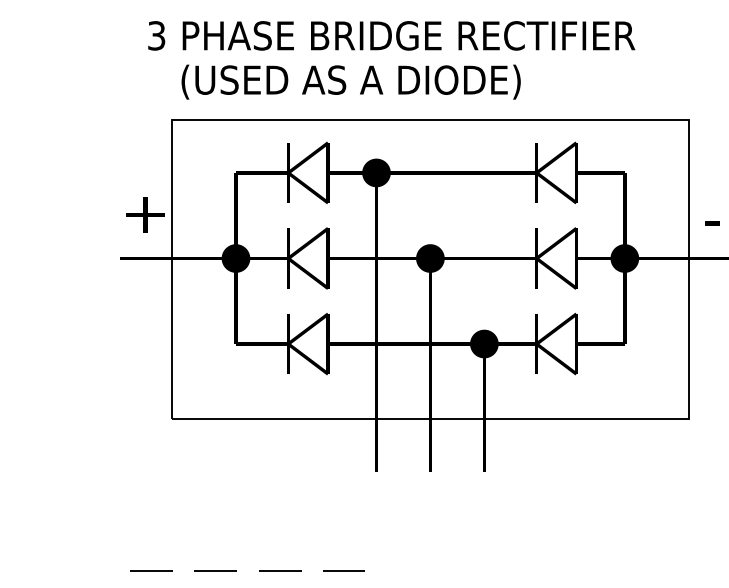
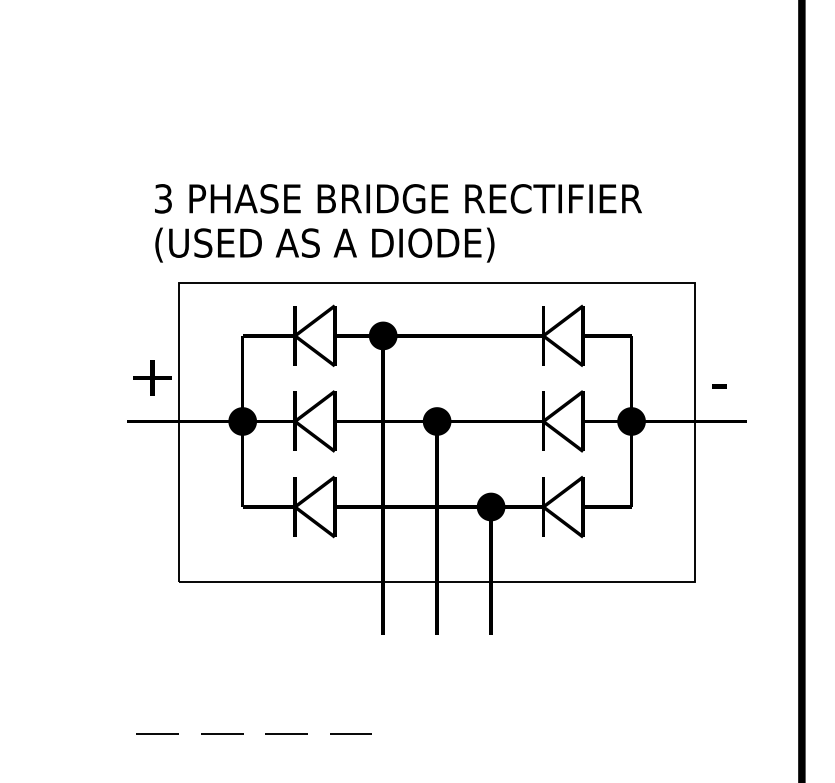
text: (350, 81) -> (324, 244), moved

